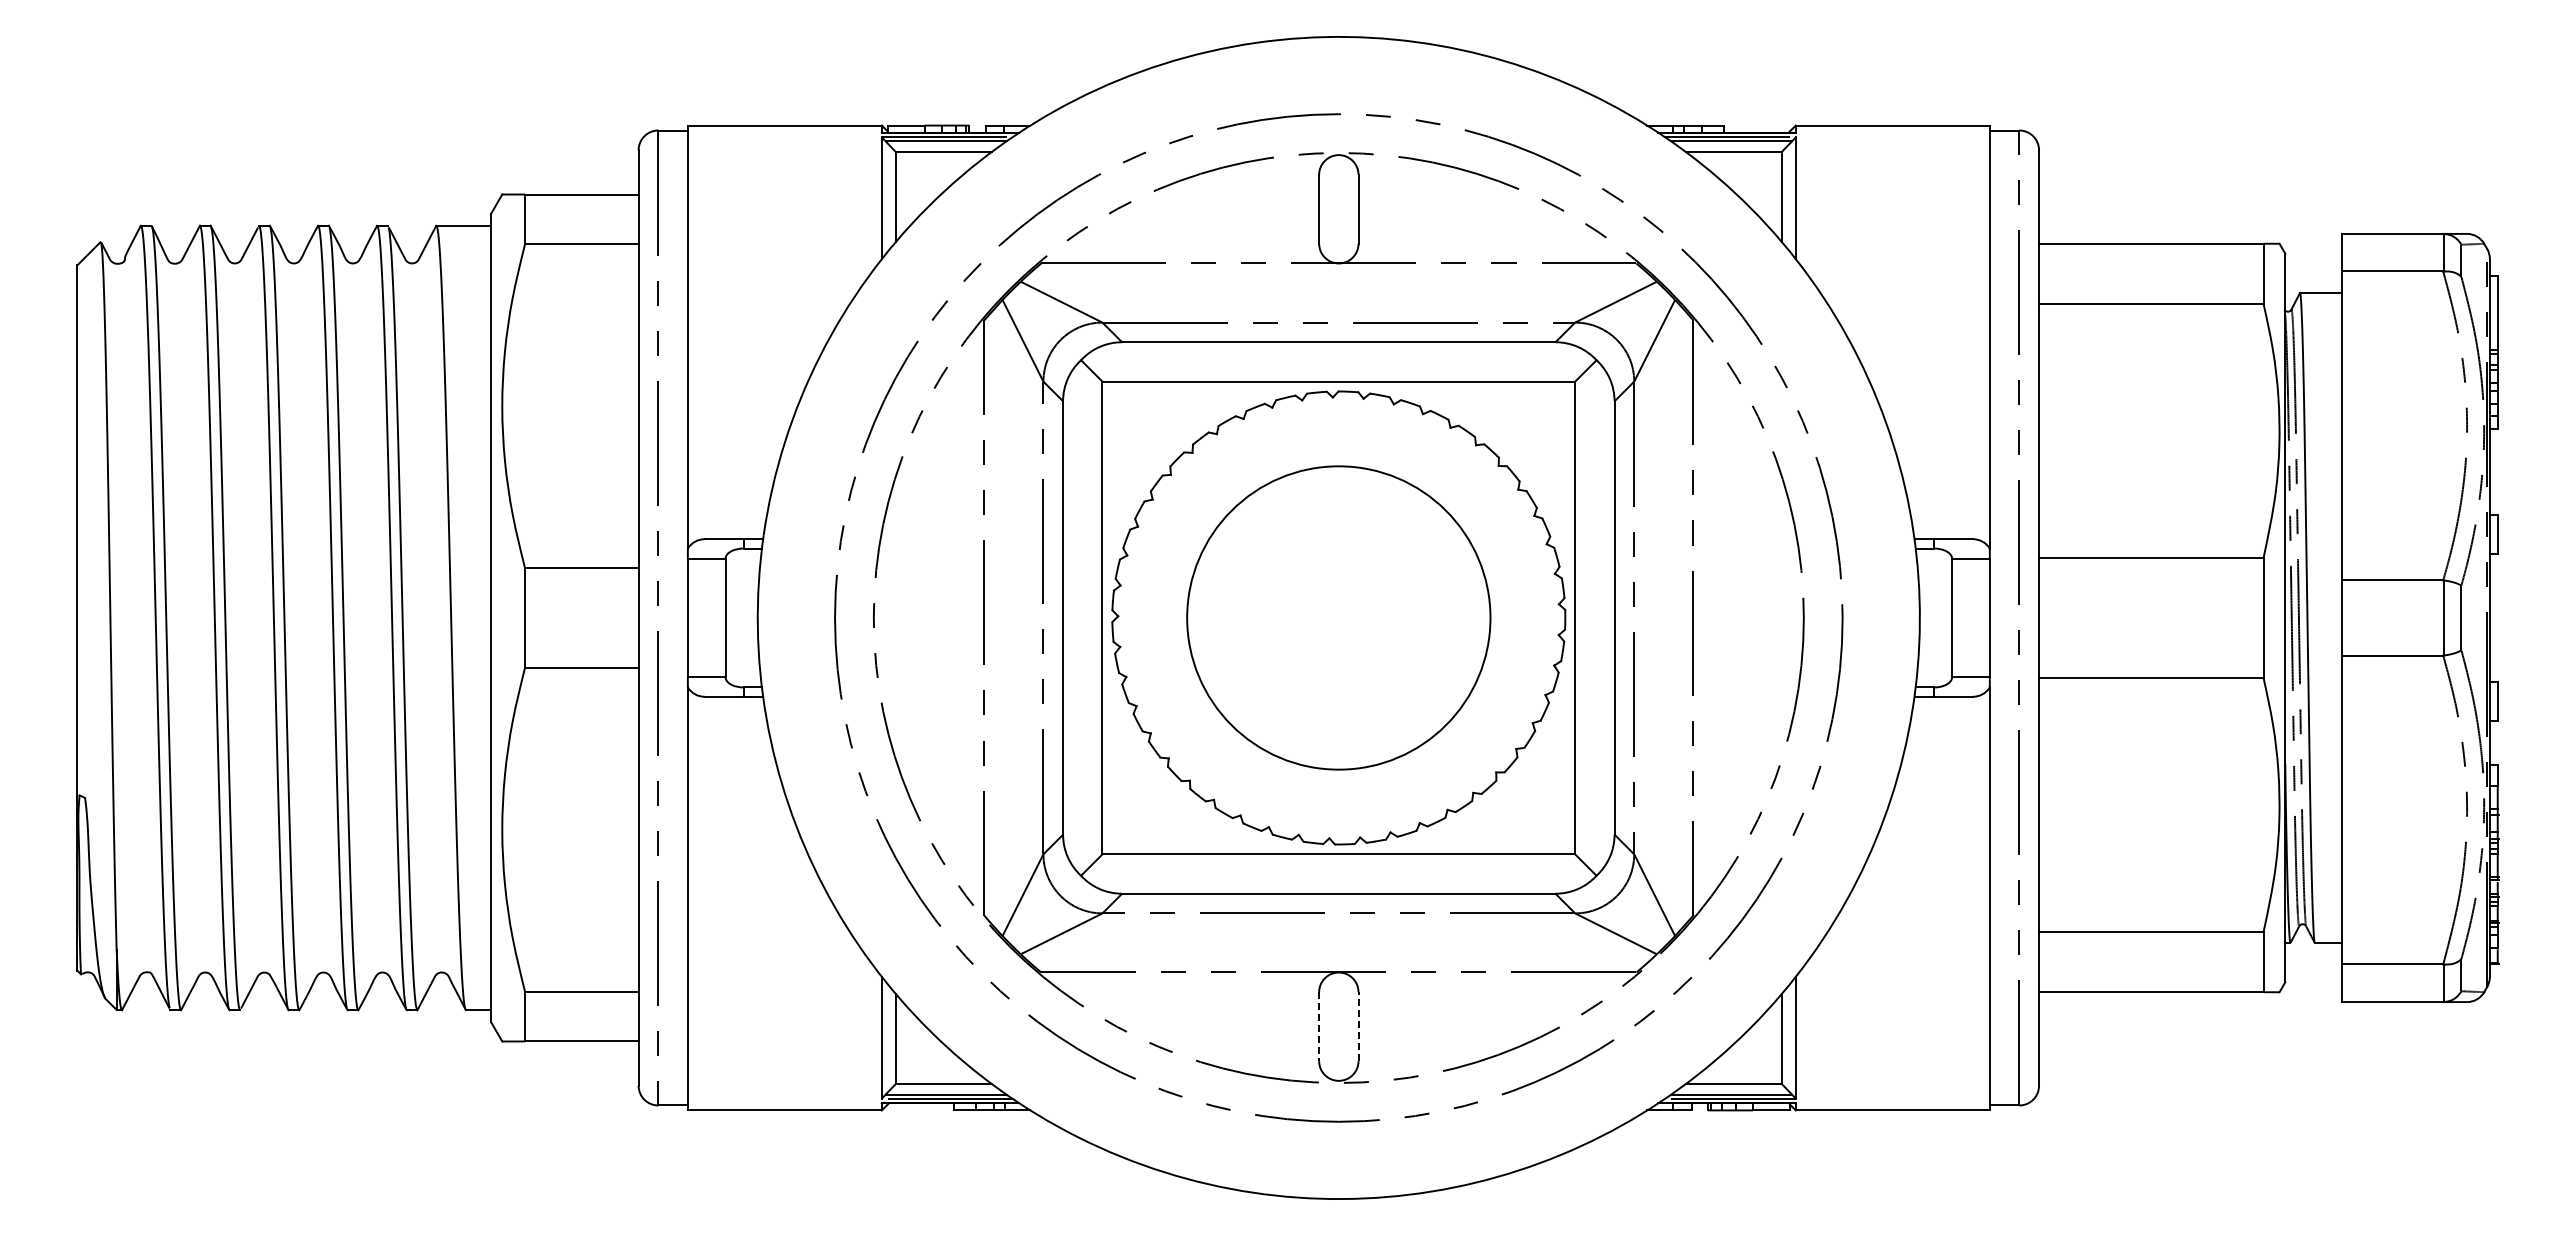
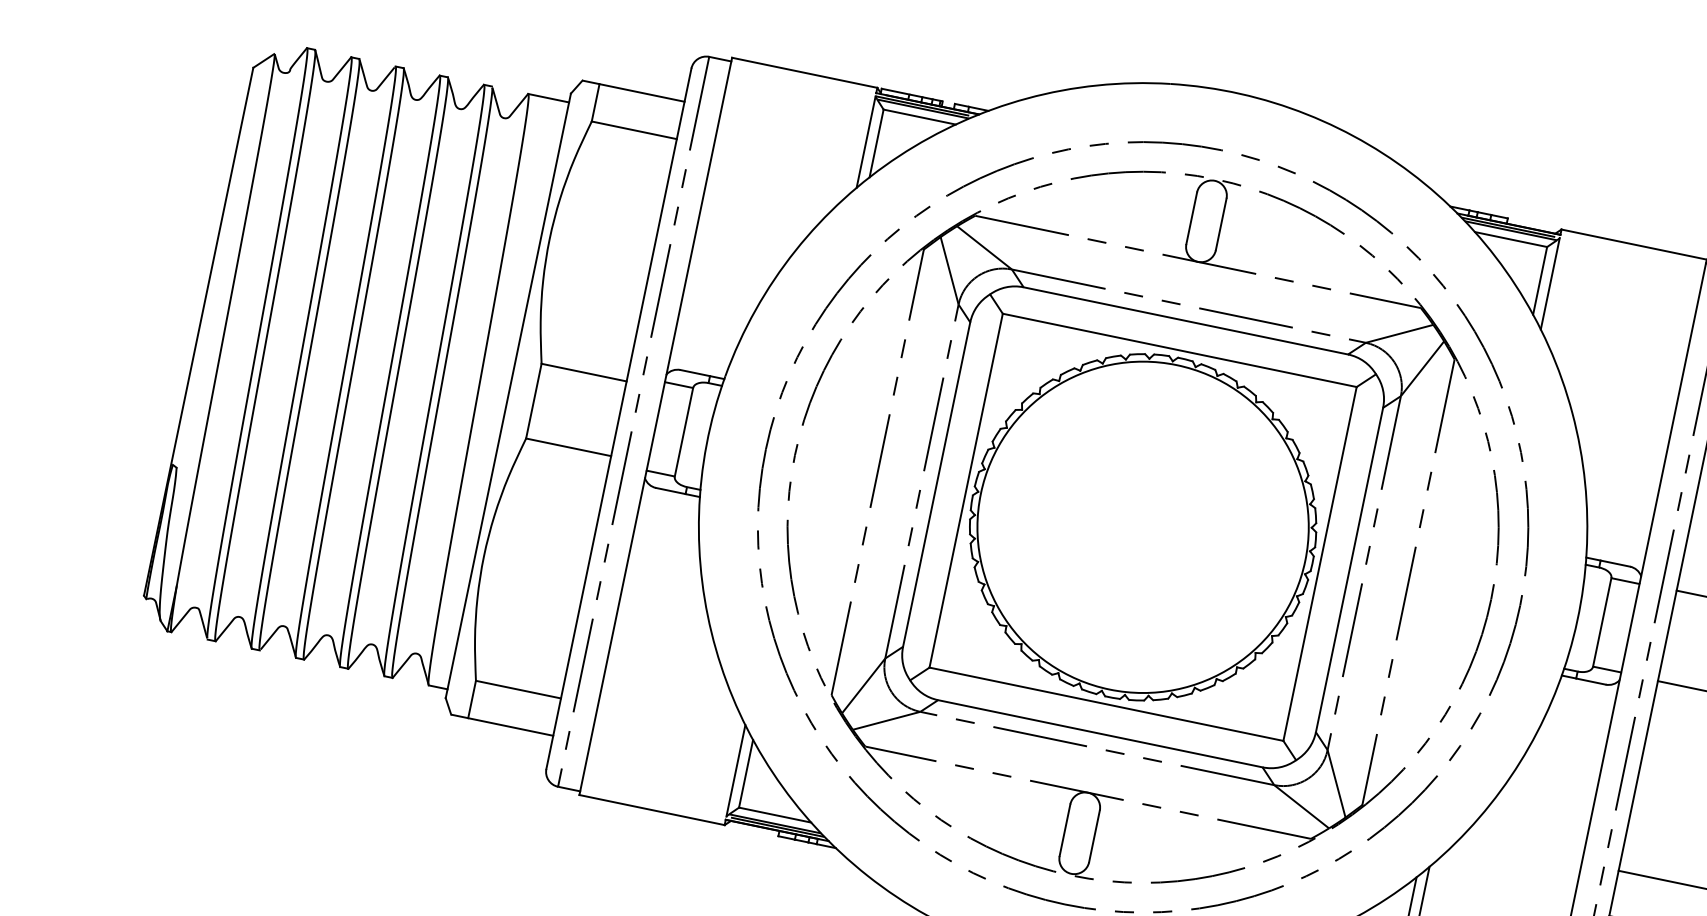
circle: (1338, 617) -> (1142, 526), size x1.43
line: (1358, 1026) -> (1094, 836), dashed -> solid
line: (1319, 1027) -> (1065, 830), dashed -> solid

